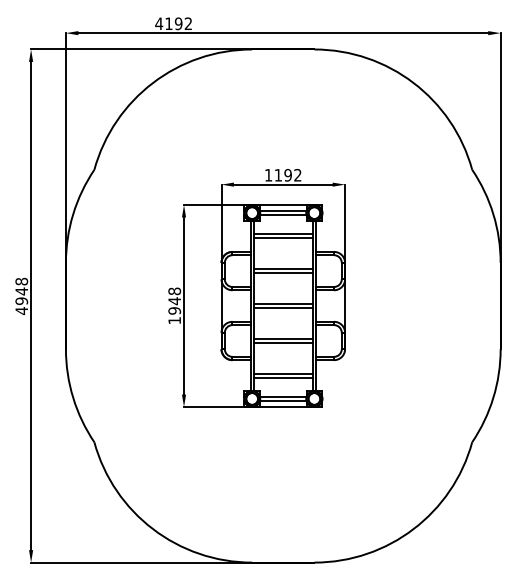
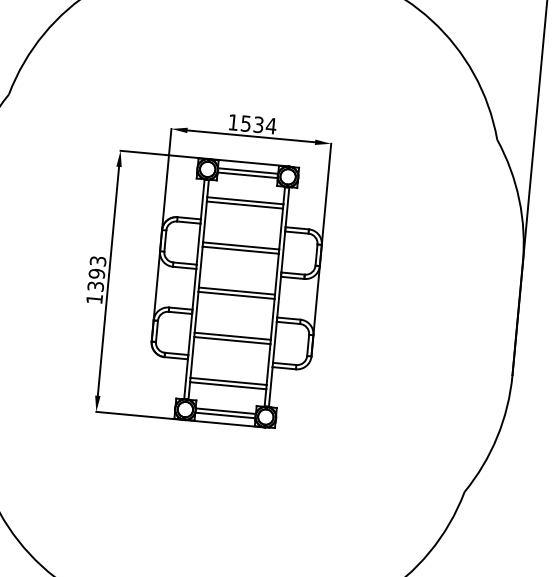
text: (287, 174) -> (257, 123), 1192 -> 1534
text: (174, 300) -> (96, 273), 1948 -> 1393

